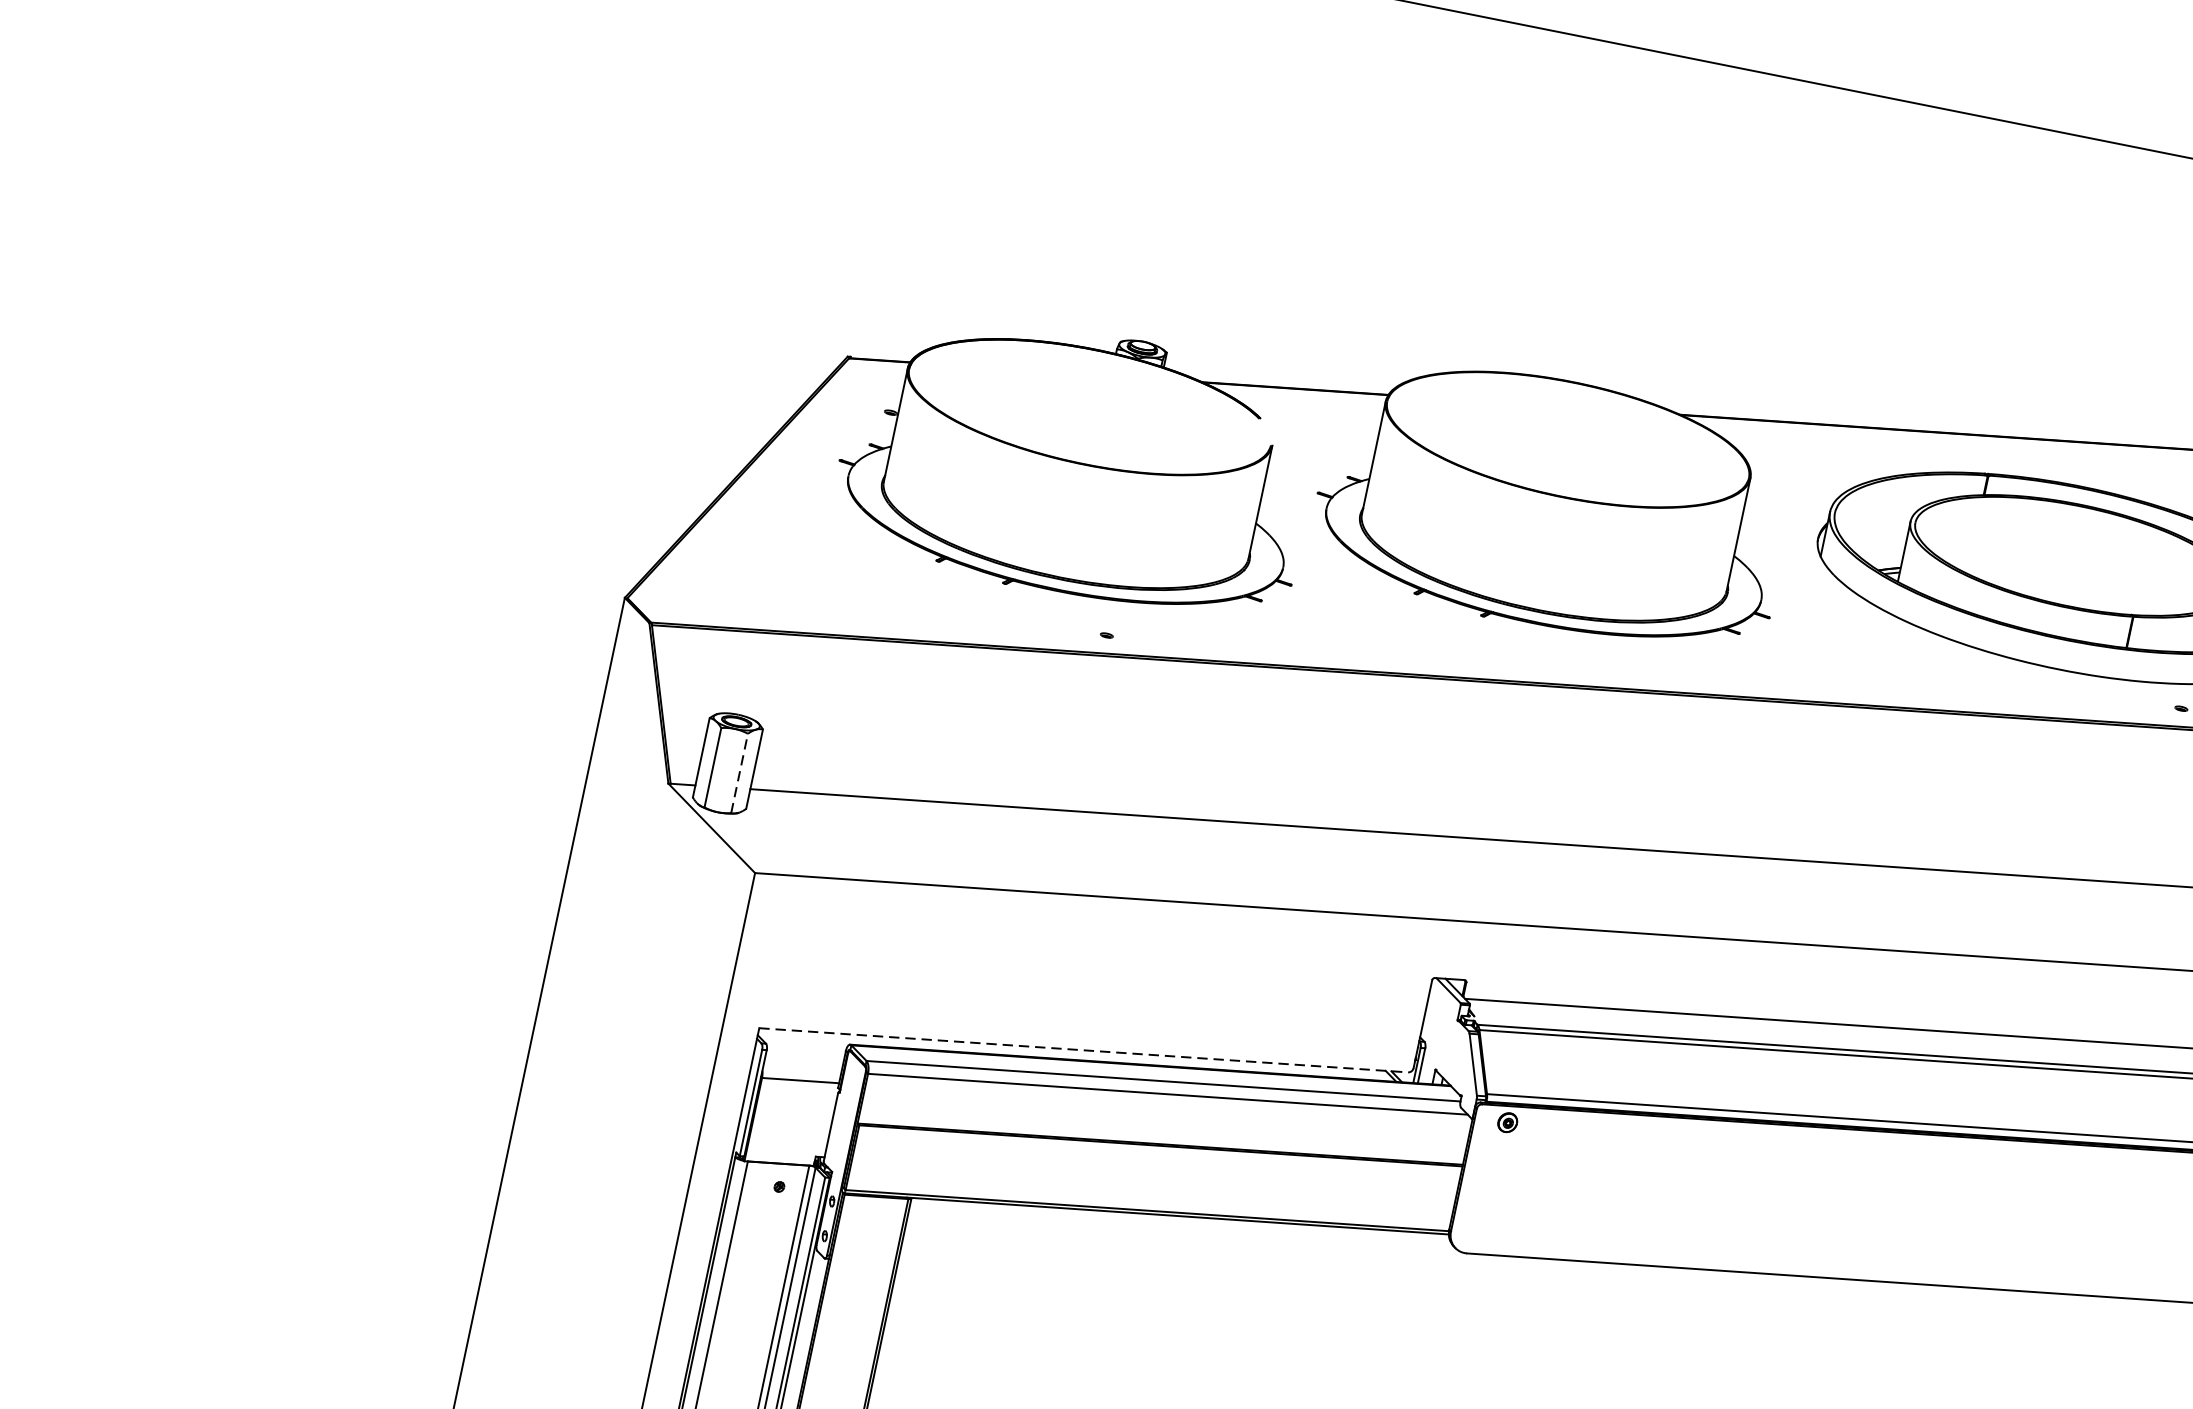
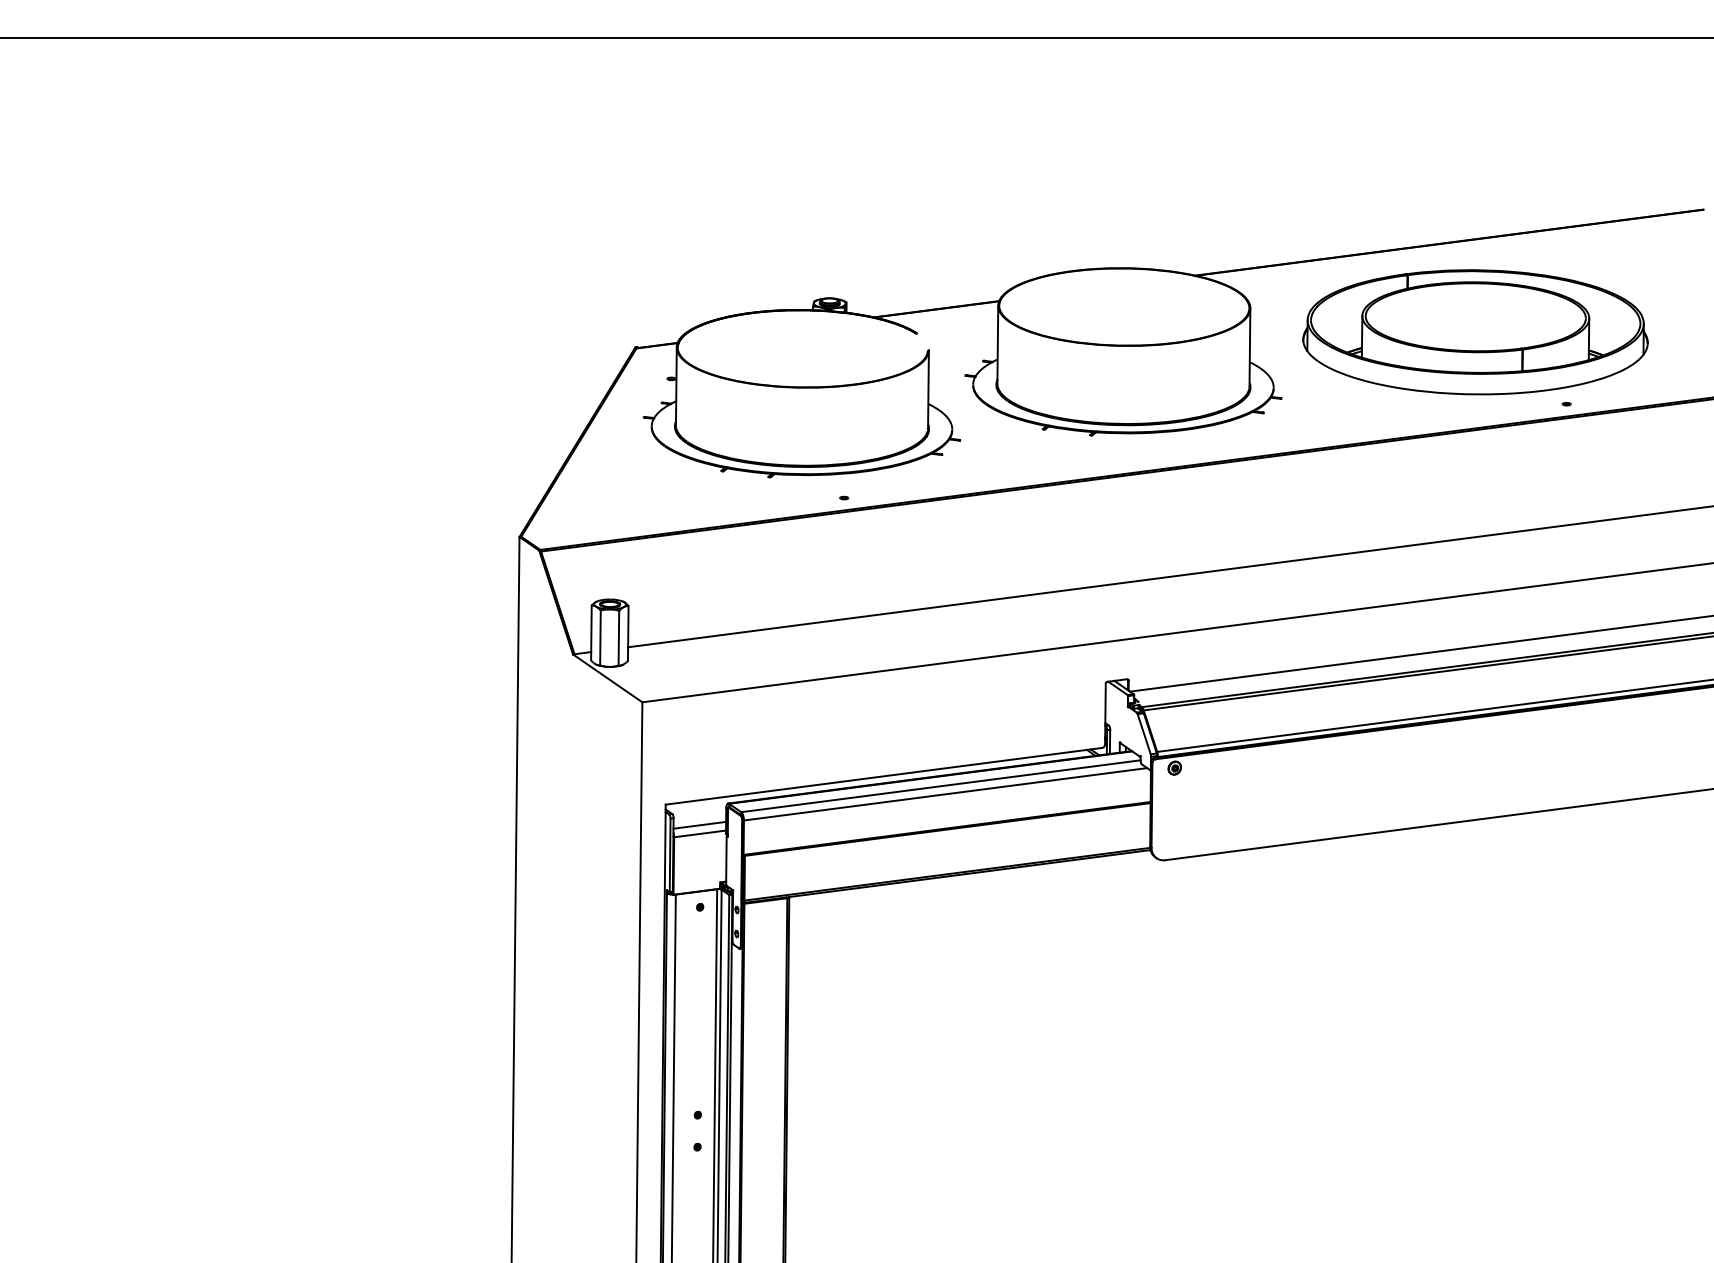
line: (739, 772) -> (618, 637), dashed -> solid
line: (1083, 1050) -> (883, 776), dashed -> solid
line: (802, 1066) -> (699, 824), added

